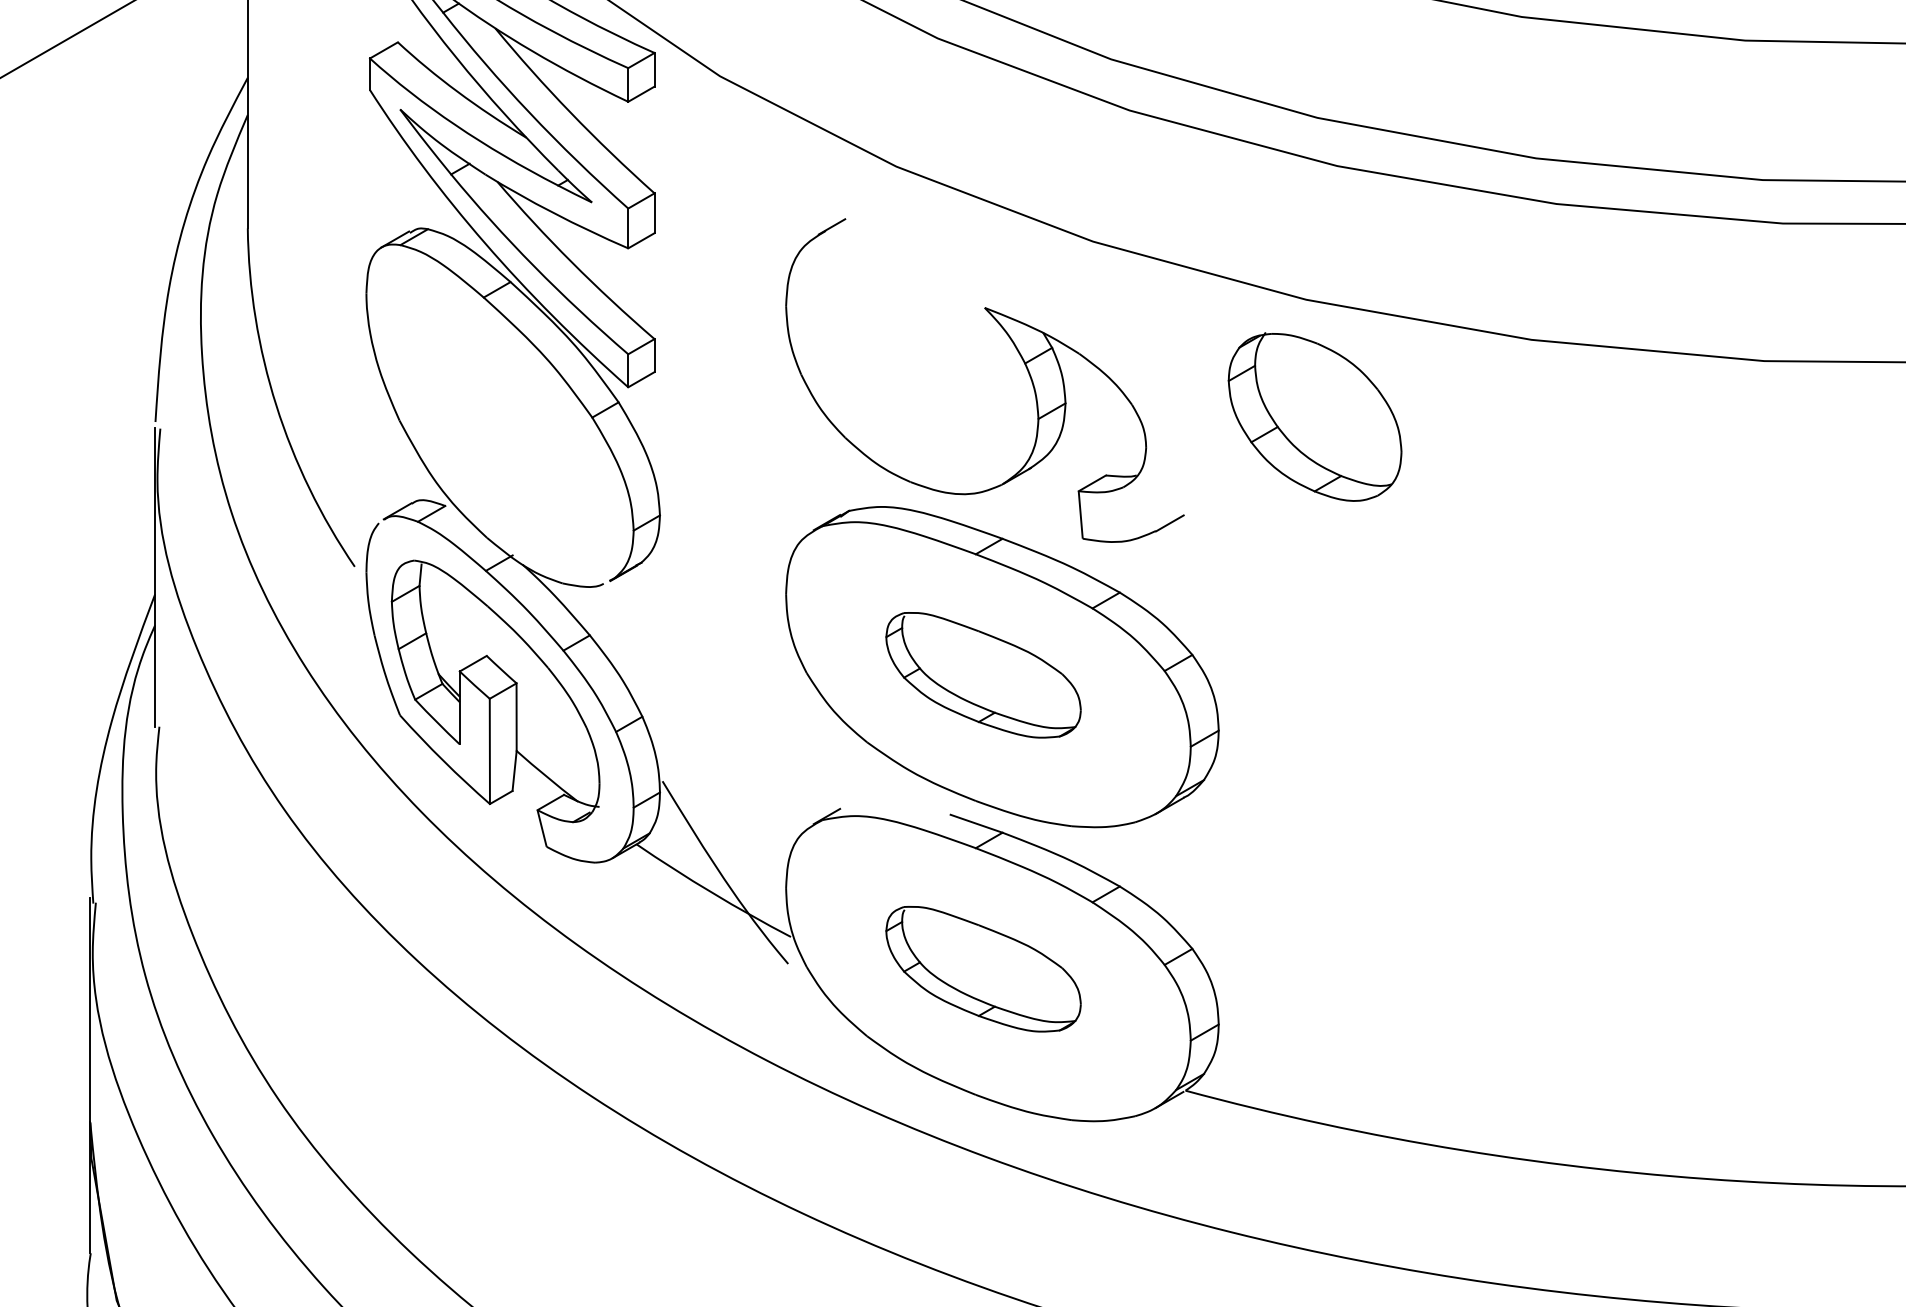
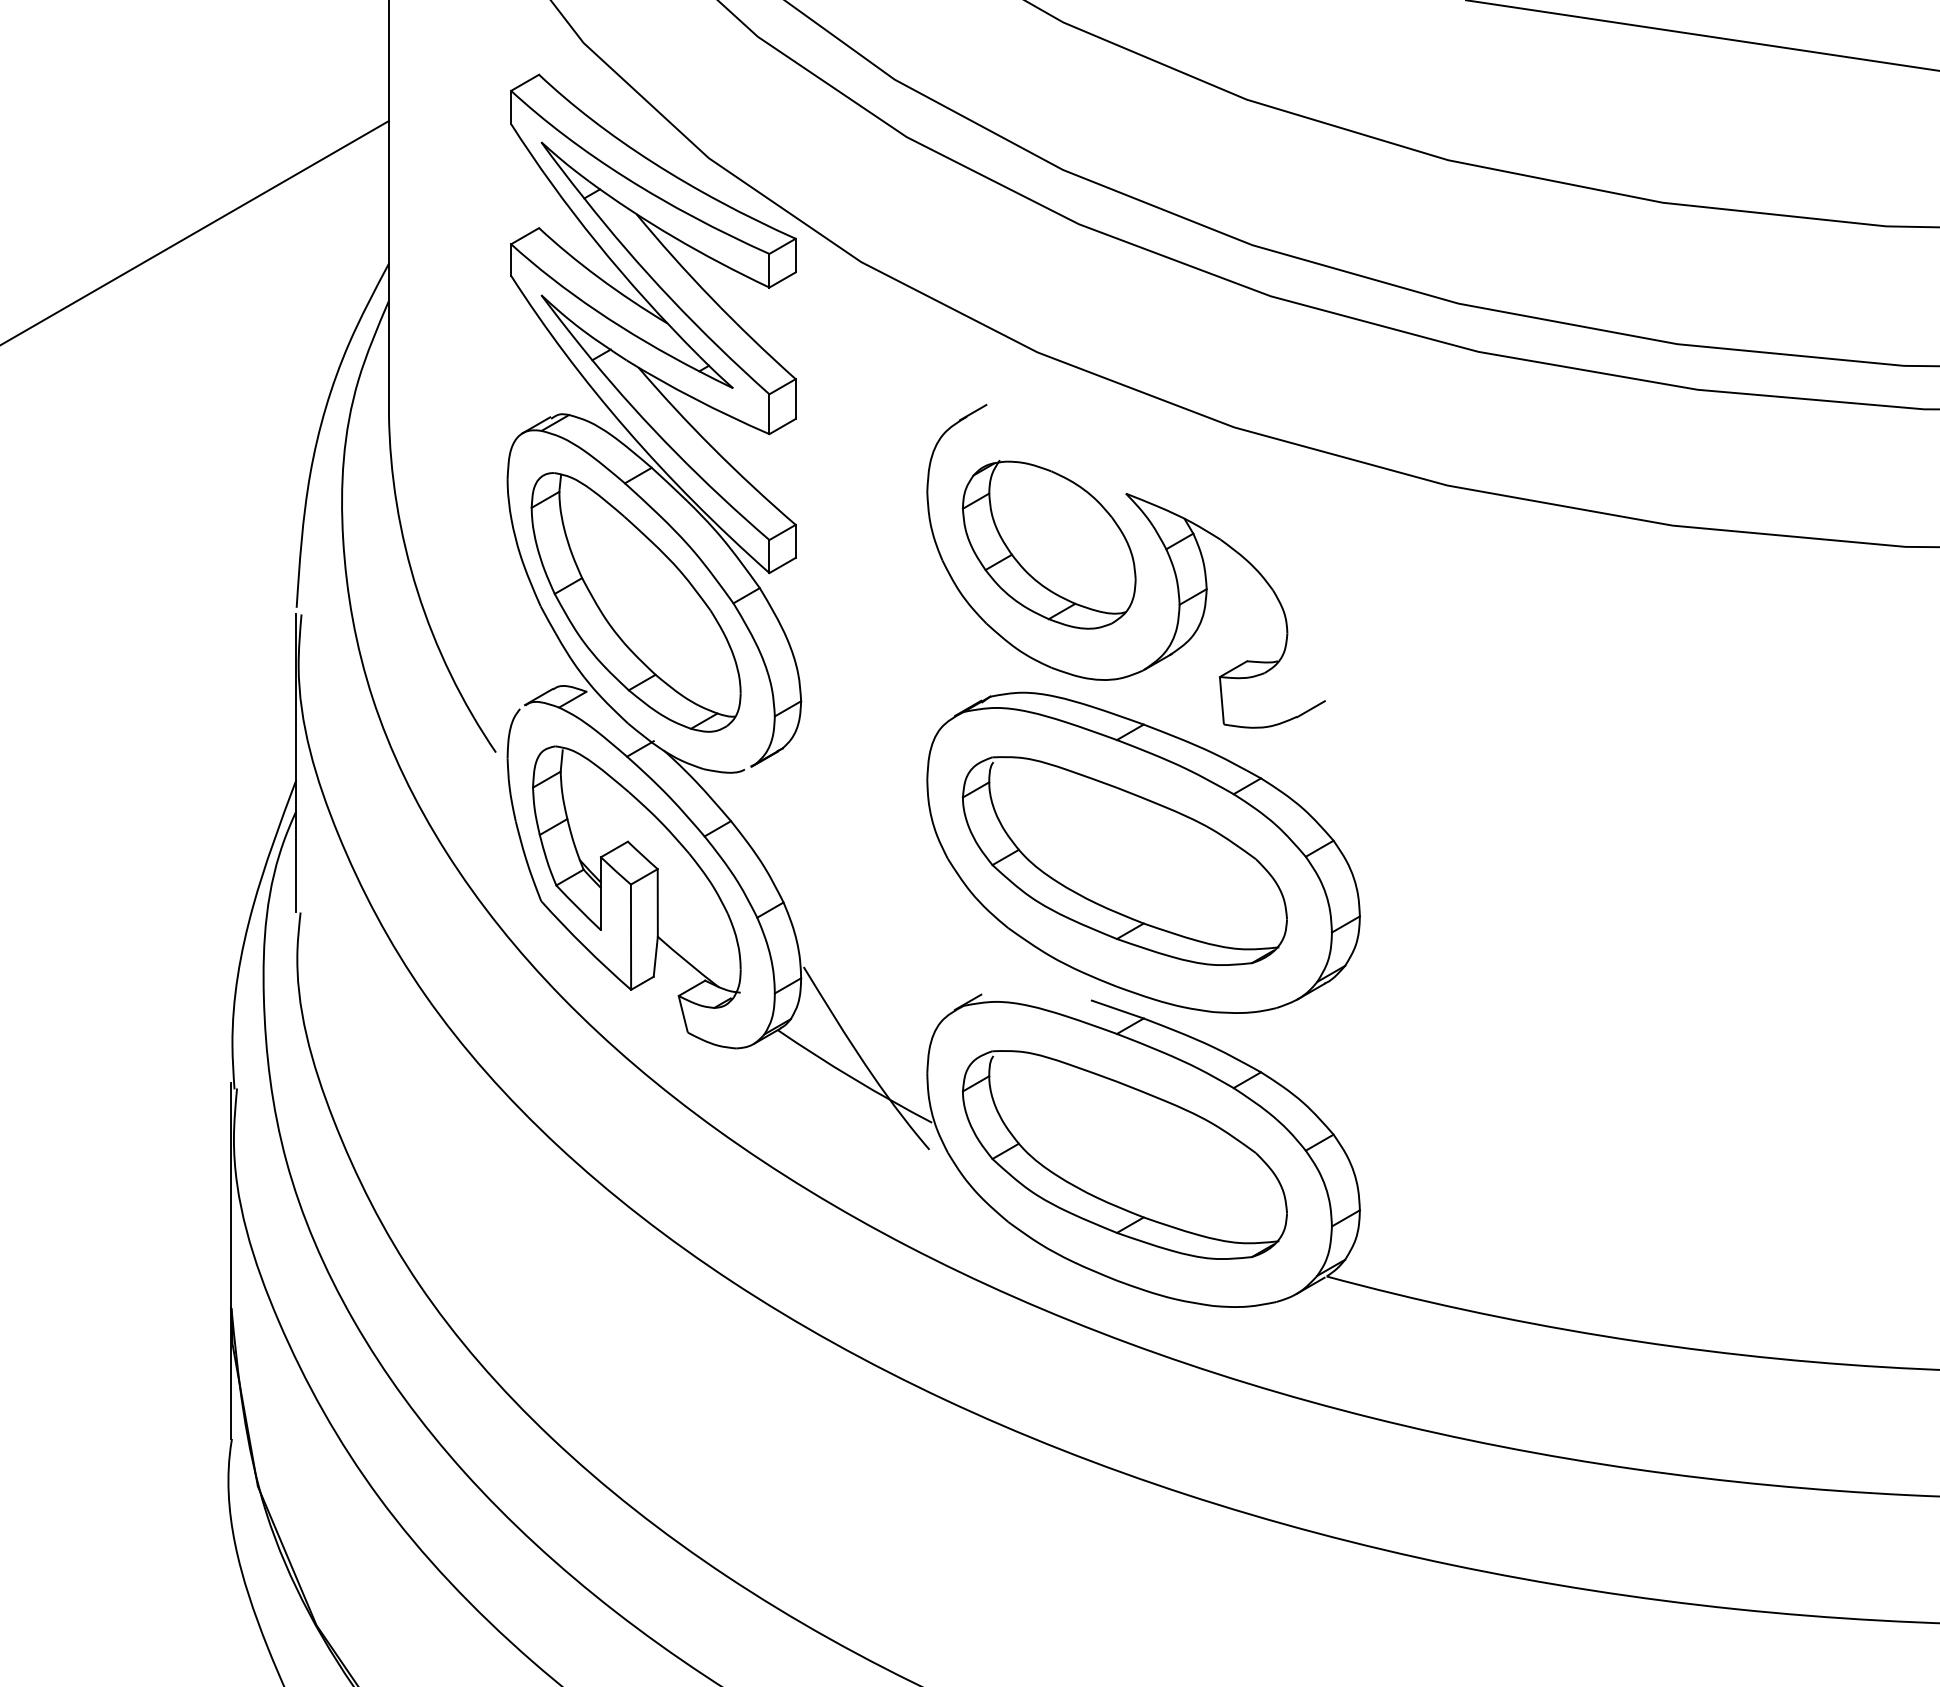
part: (494, 416) -> (635, 602), added
part: (1314, 416) -> (1048, 544), moved
part: (983, 674) -> (1124, 860), size x1.67
part: (983, 968) -> (1124, 1154), size x1.67

